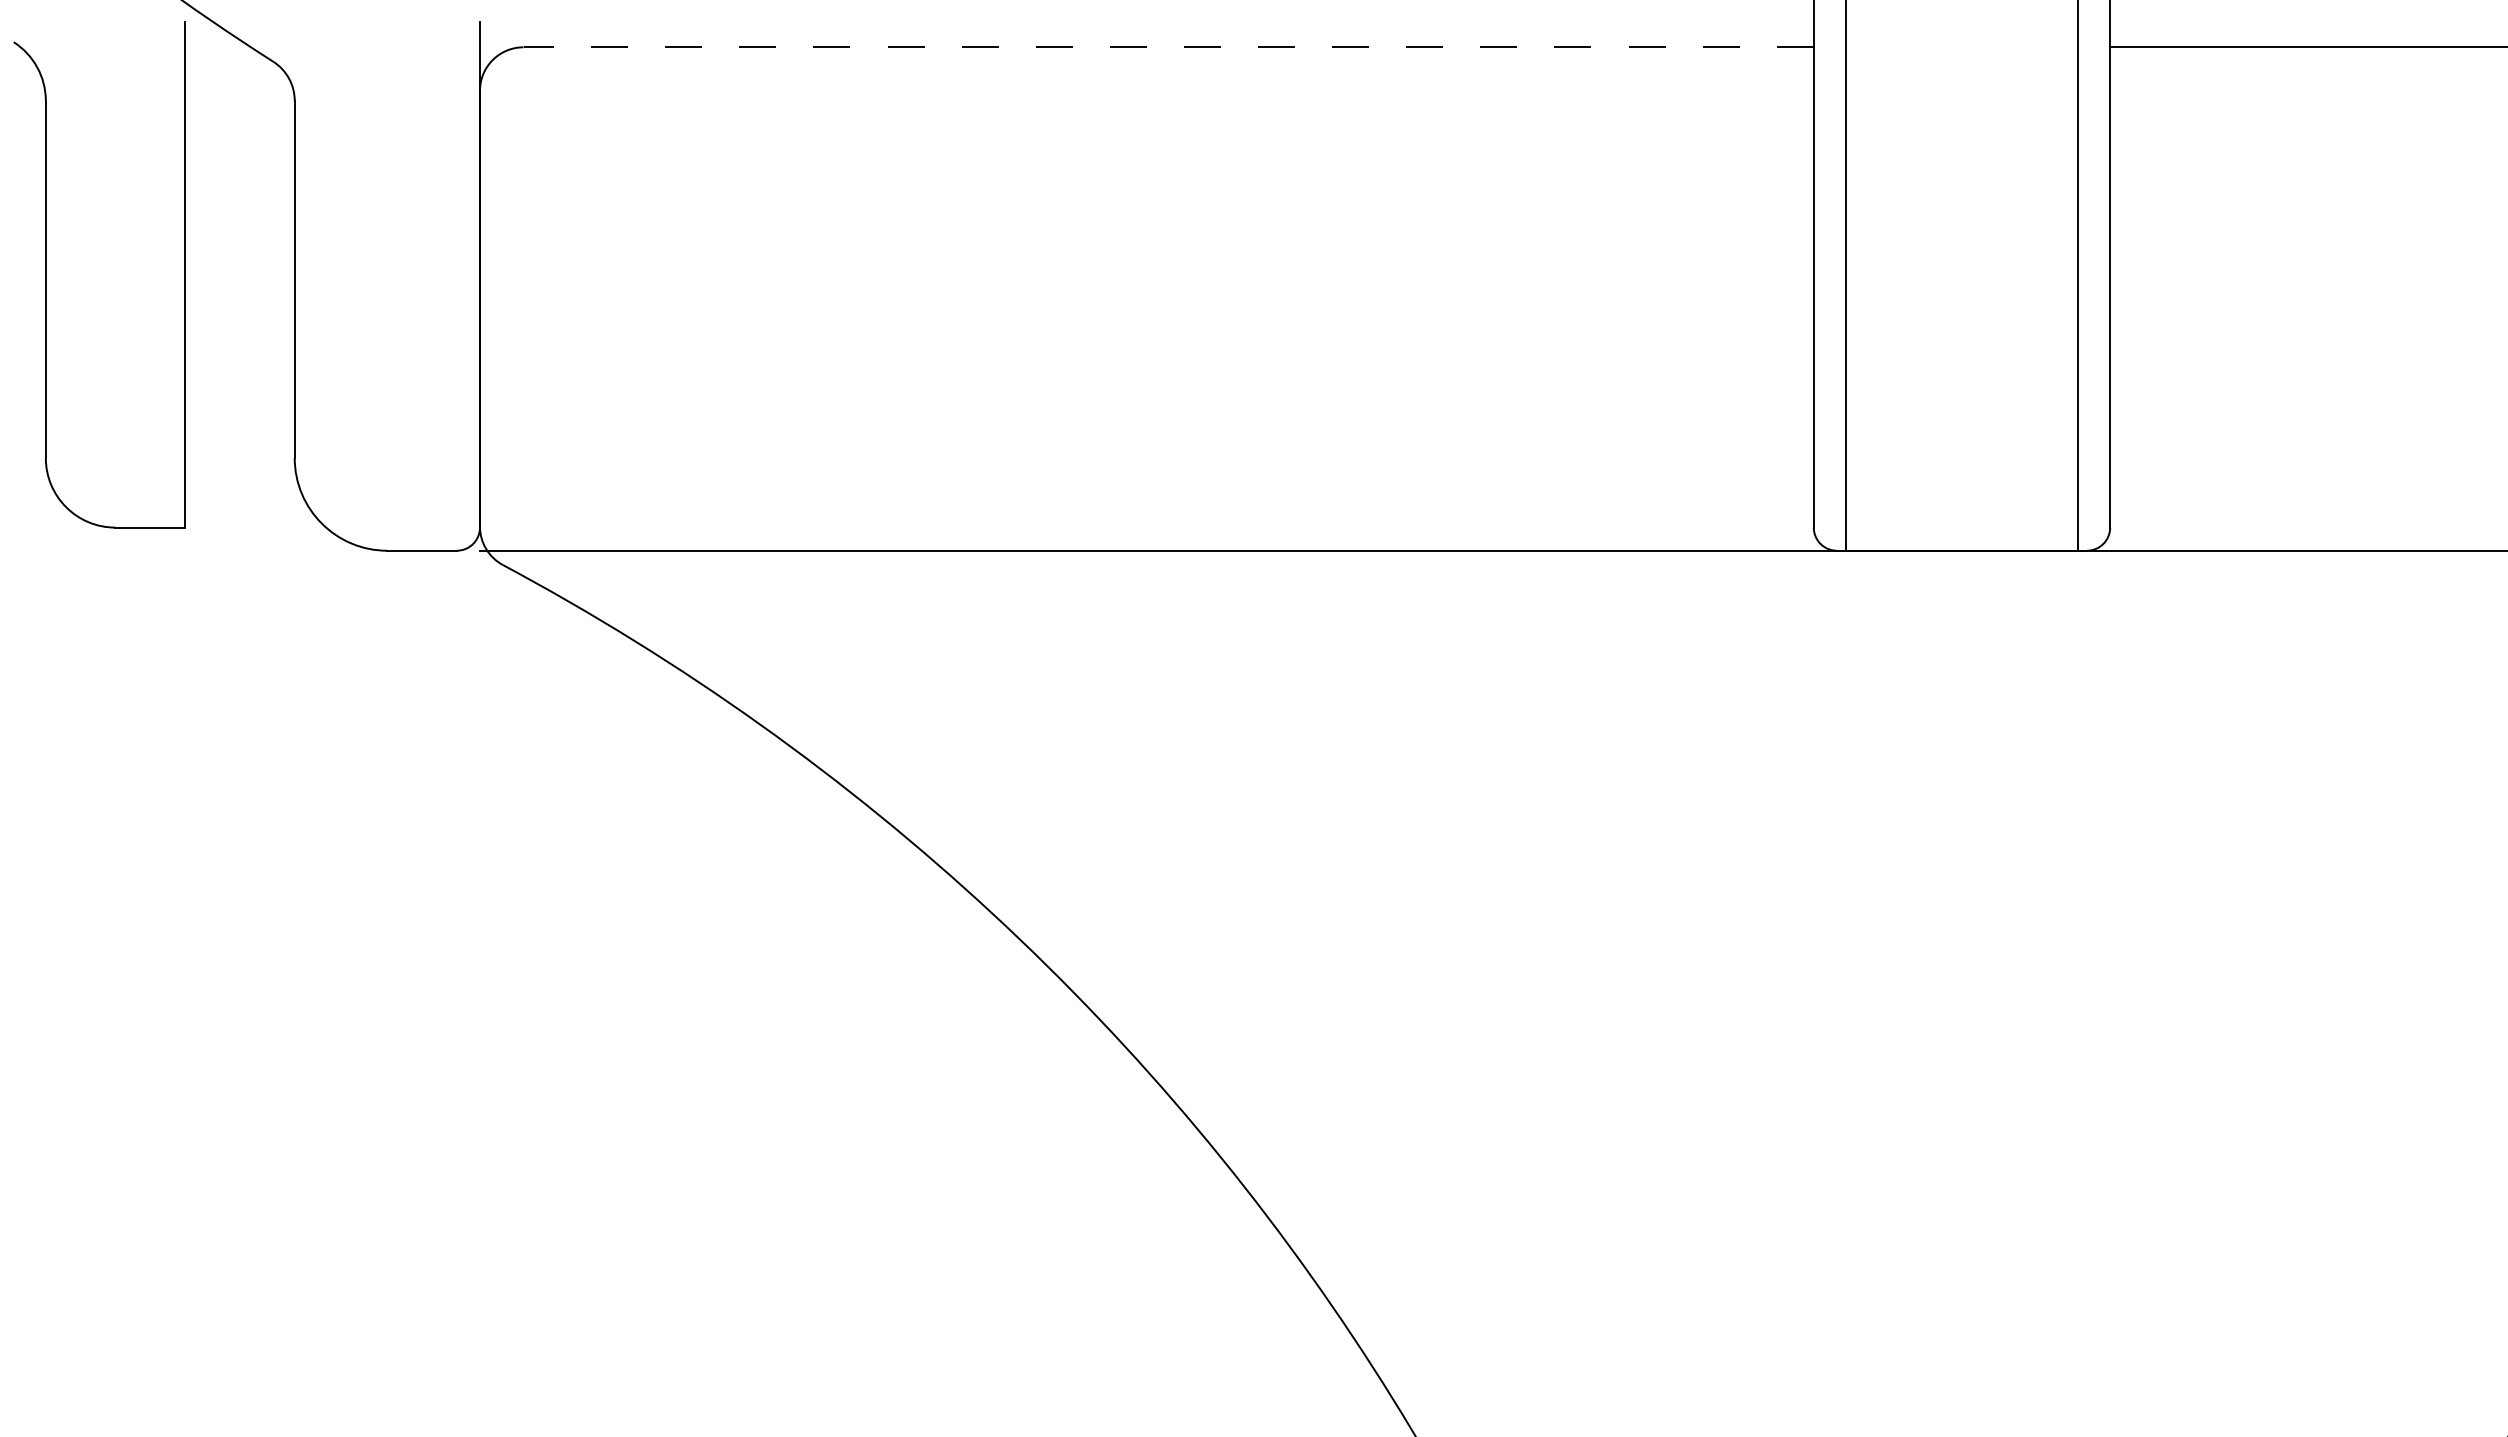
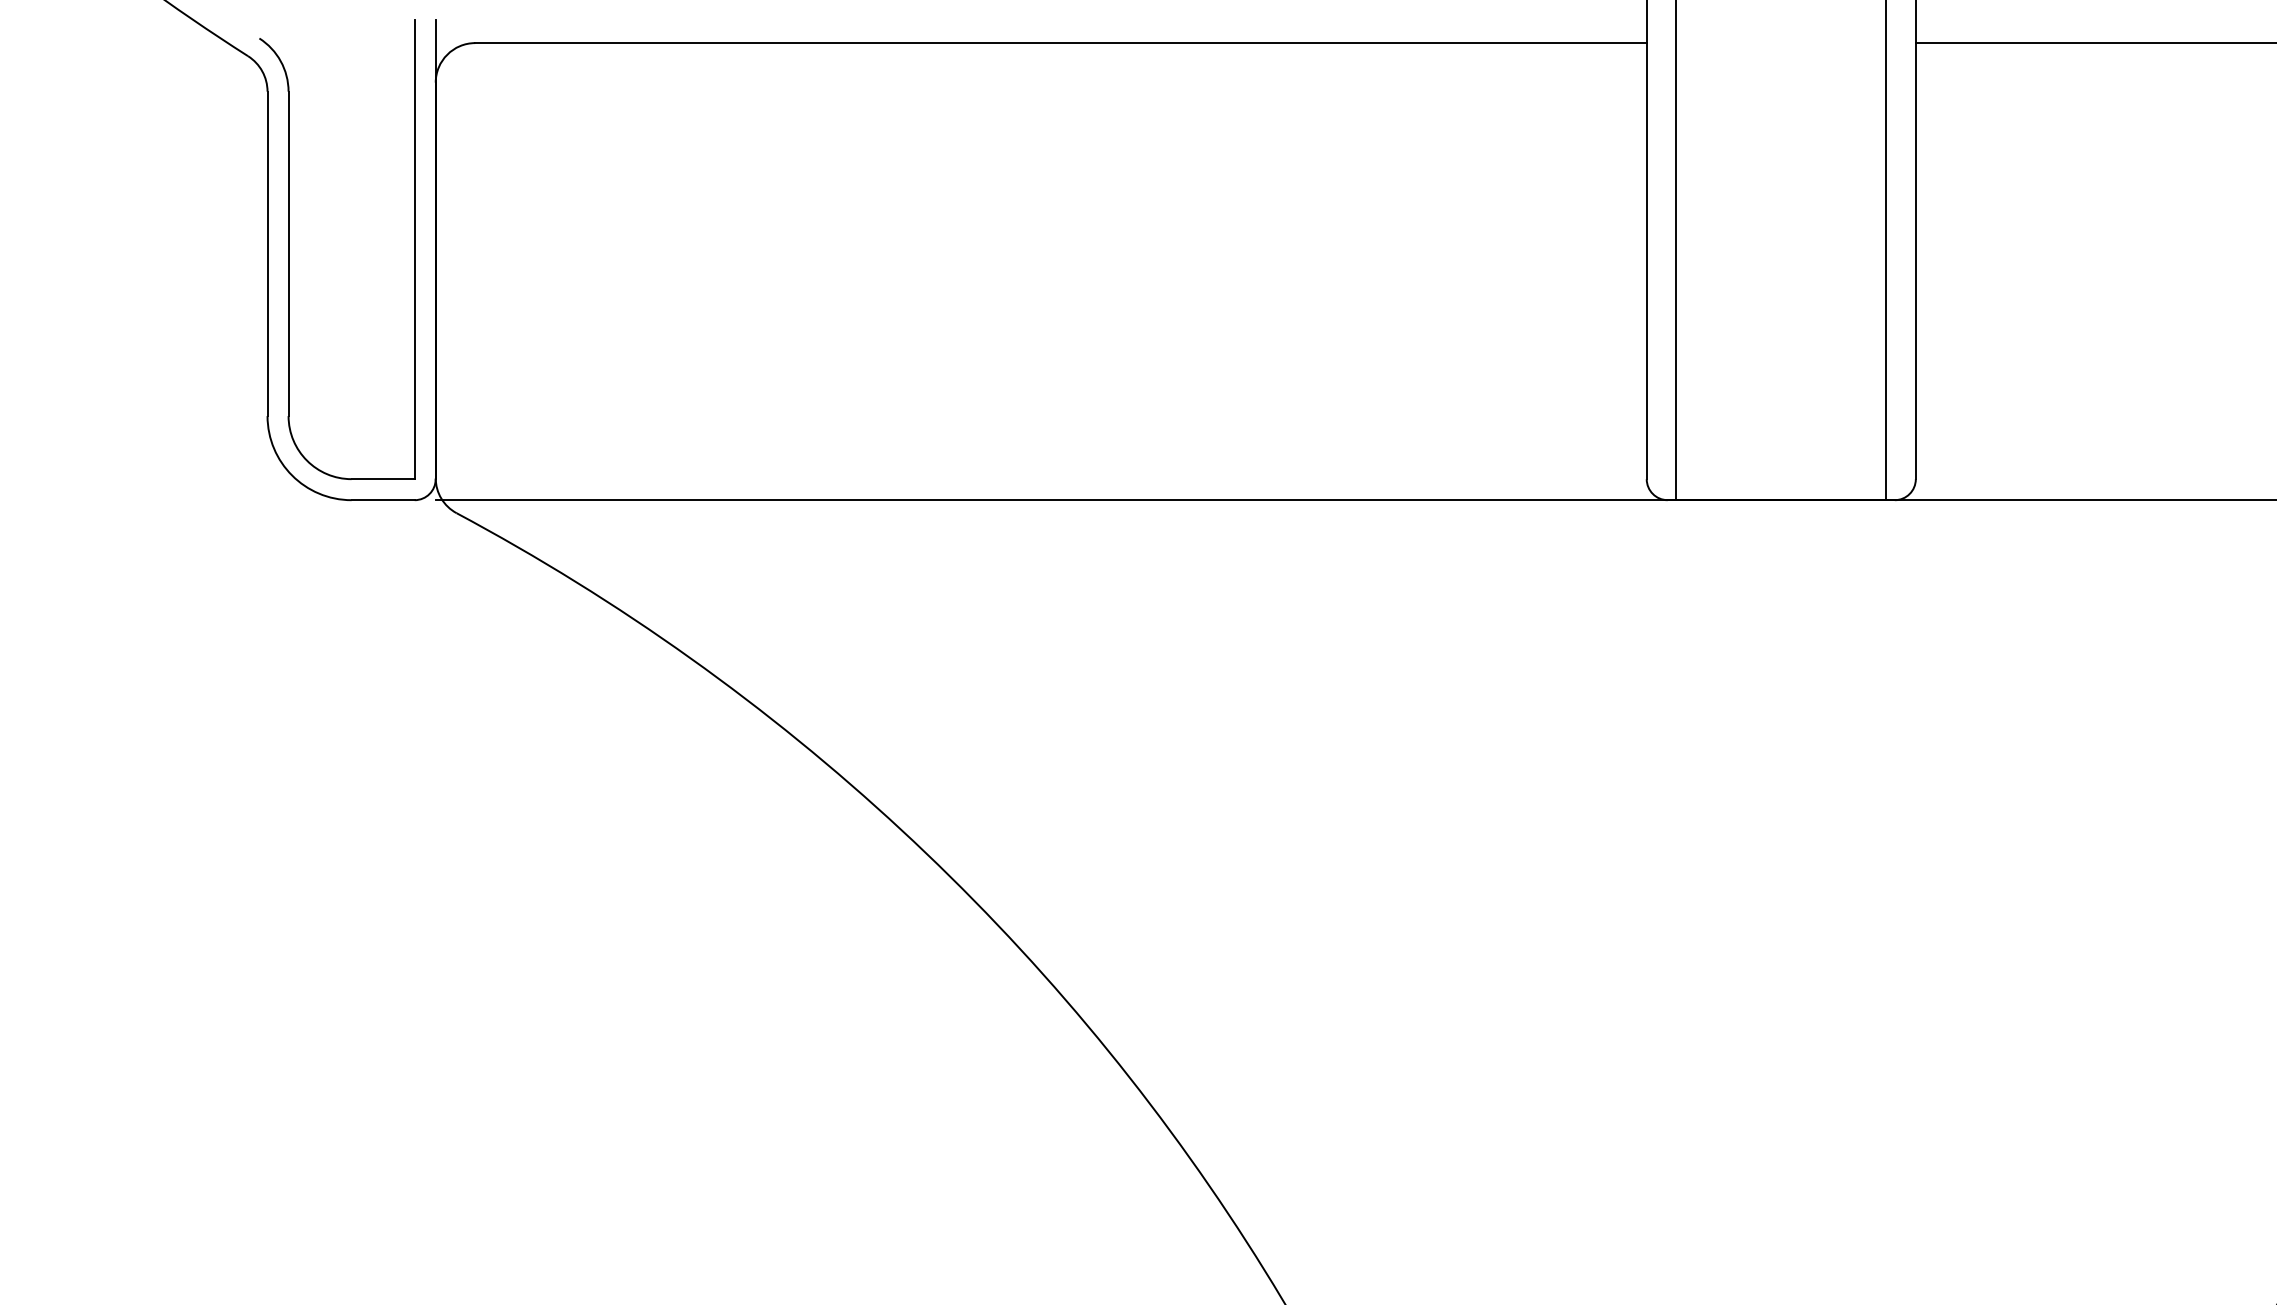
line: (1169, 47) -> (1061, 43), dashed -> solid
part: (46, 274) -> (289, 249), moved

